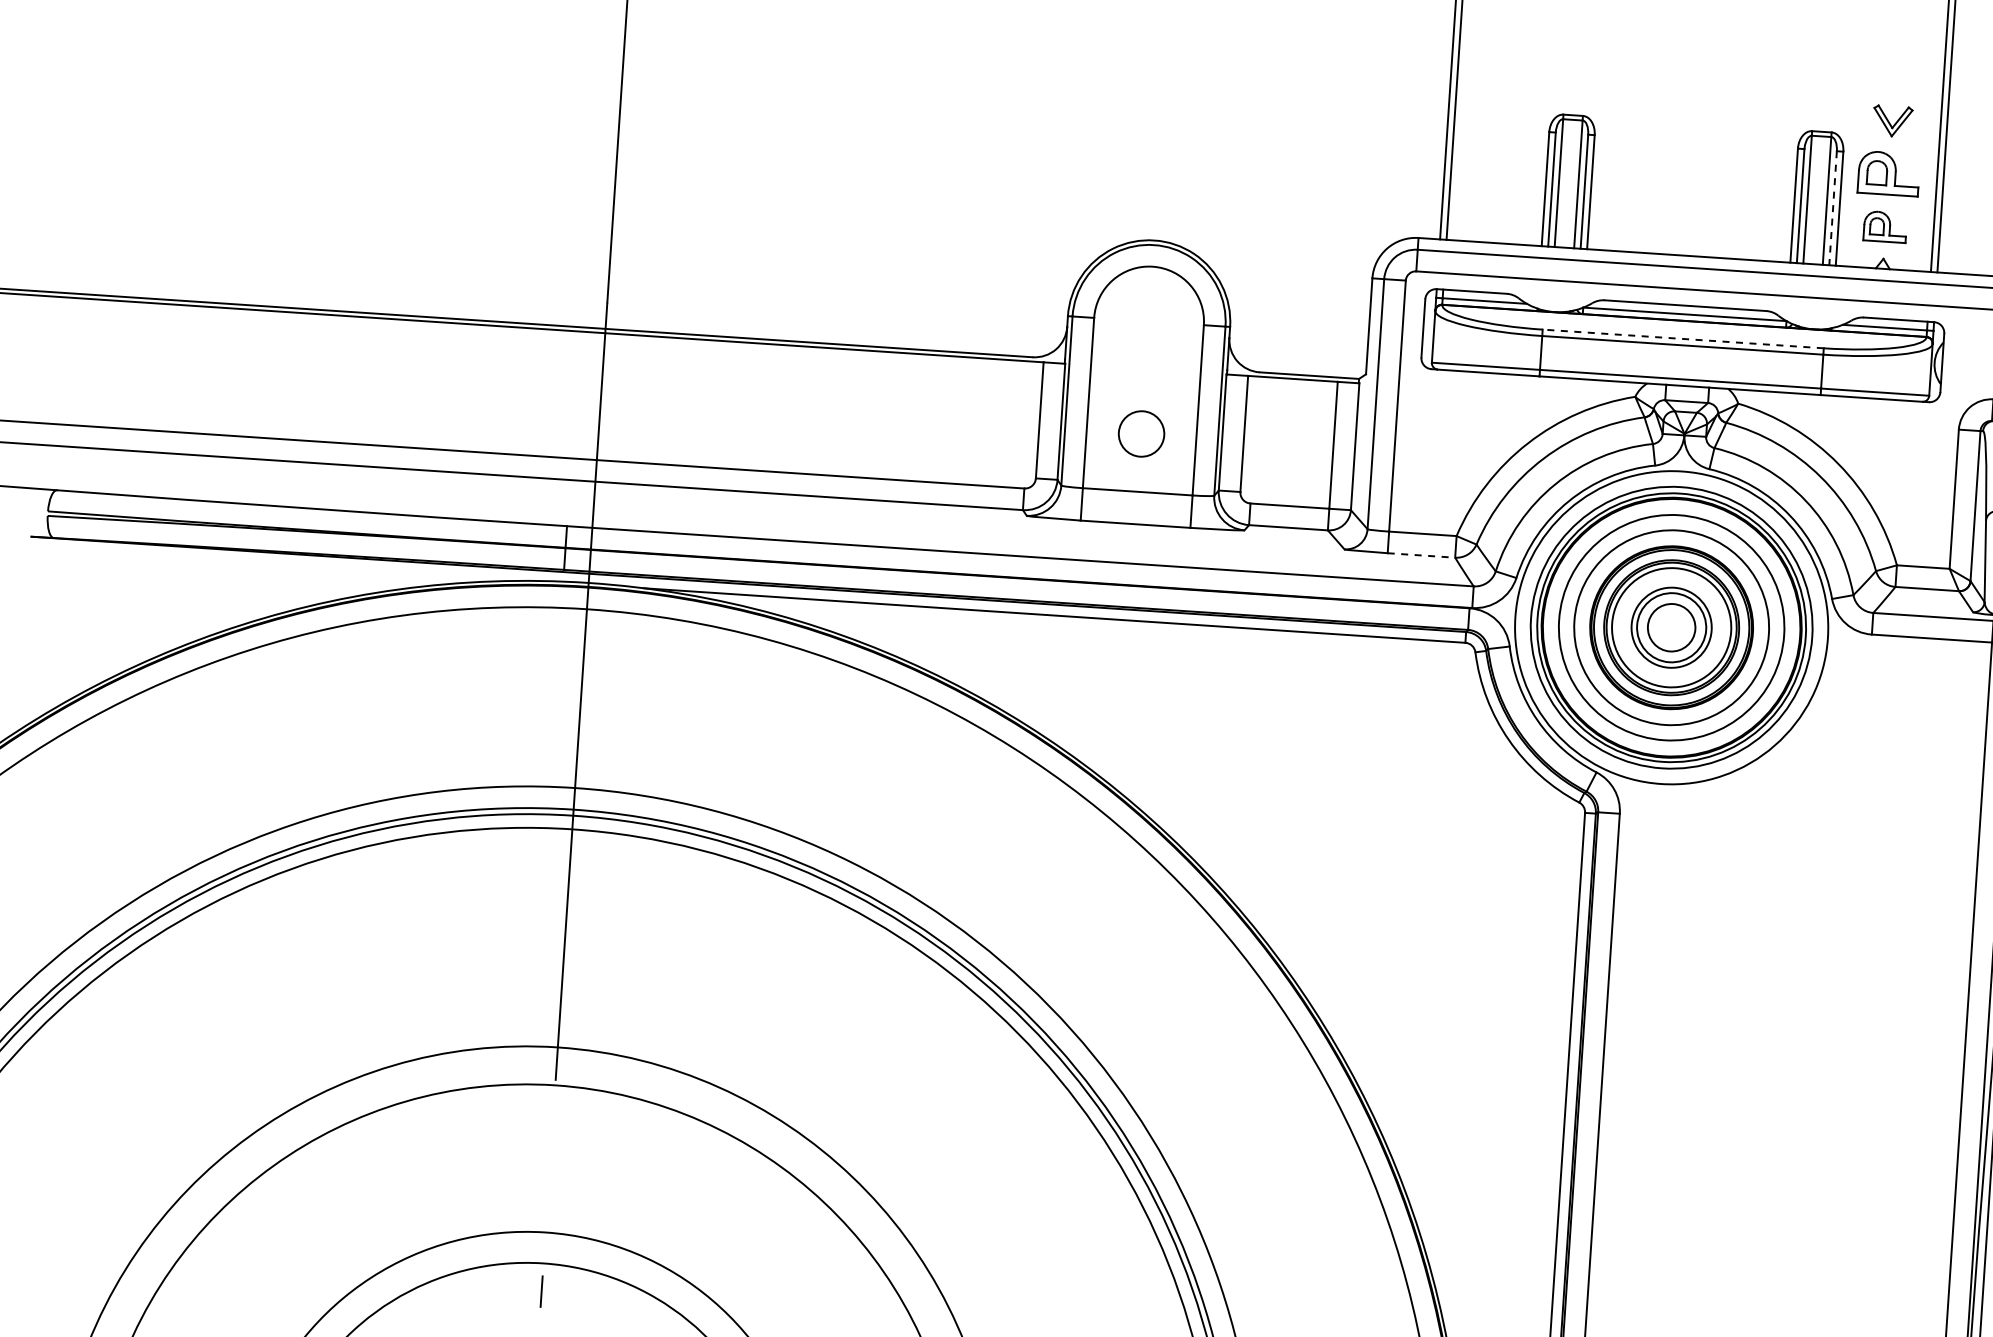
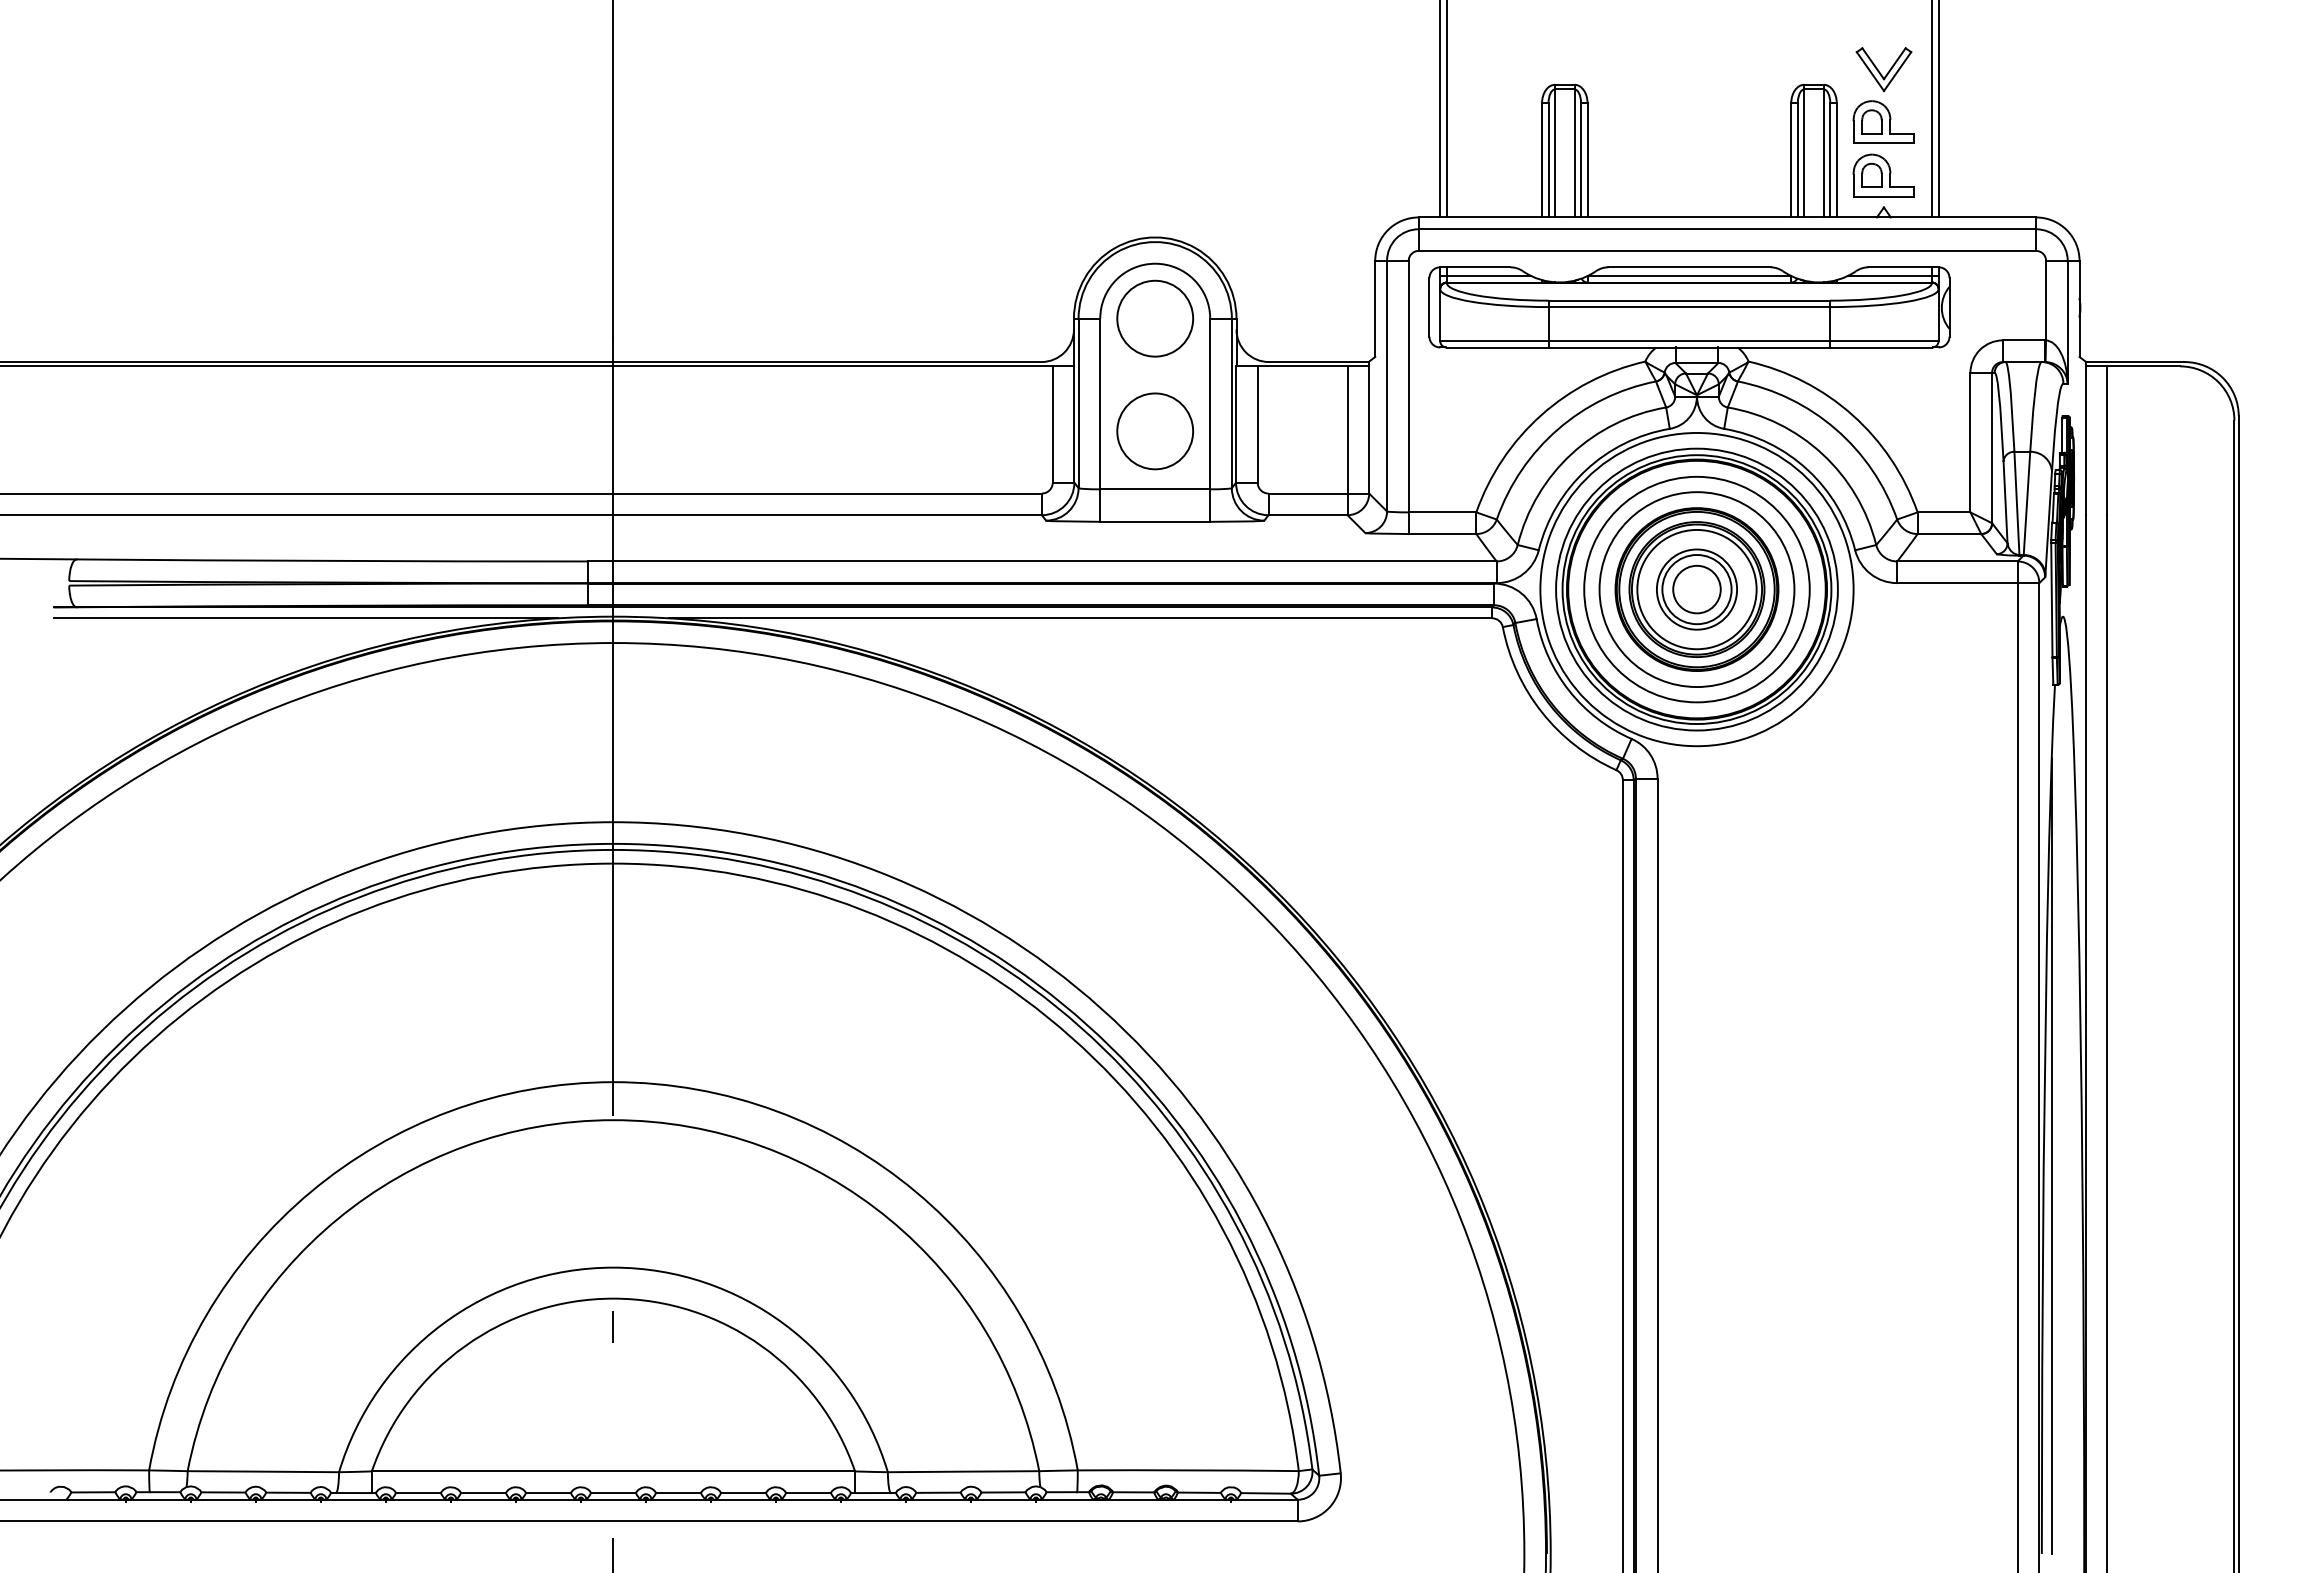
part: (1892, 121) -> (1883, 69), size x1.43
line: (1833, 208) -> (1830, 160), dashed -> solid
part: (1885, 226) -> (1883, 175), size x1.43
circle: (1148, 321) -> (1154, 318), added
line: (1683, 338) -> (1689, 300), dashed -> solid
circle: (1141, 434) -> (1155, 431), size x1.67
line: (1421, 555) -> (1442, 534), dashed -> solid
line: (282, 564) -> (306, 618), added

